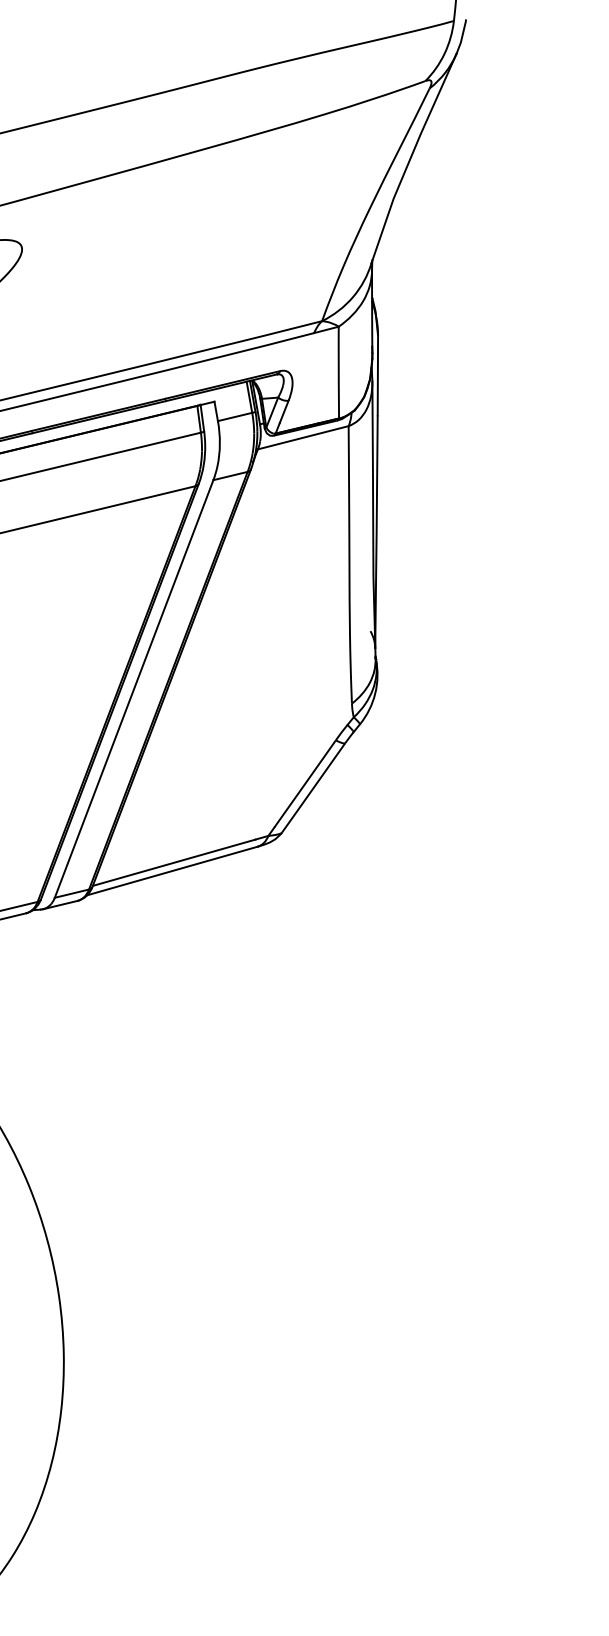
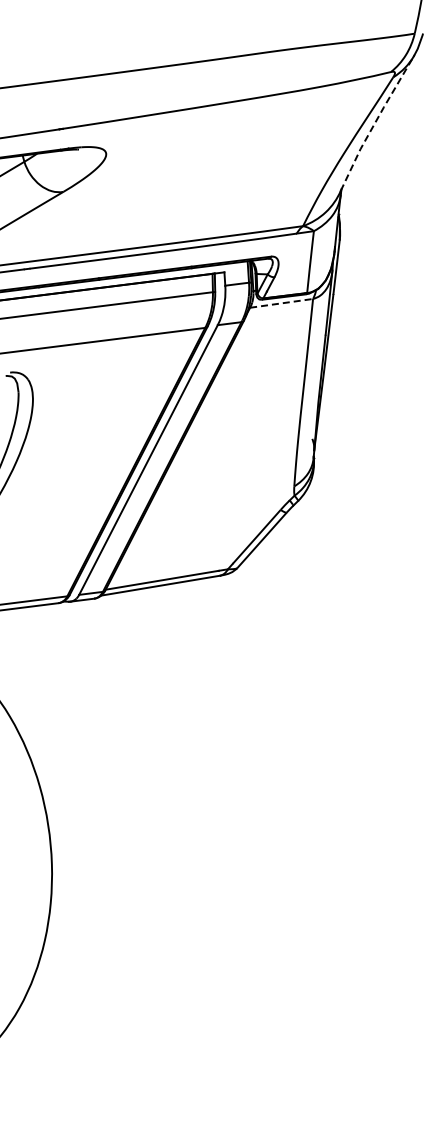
line: (411, 157) -> (375, 122), solid -> dashed
line: (303, 437) -> (281, 303), solid -> dashed

